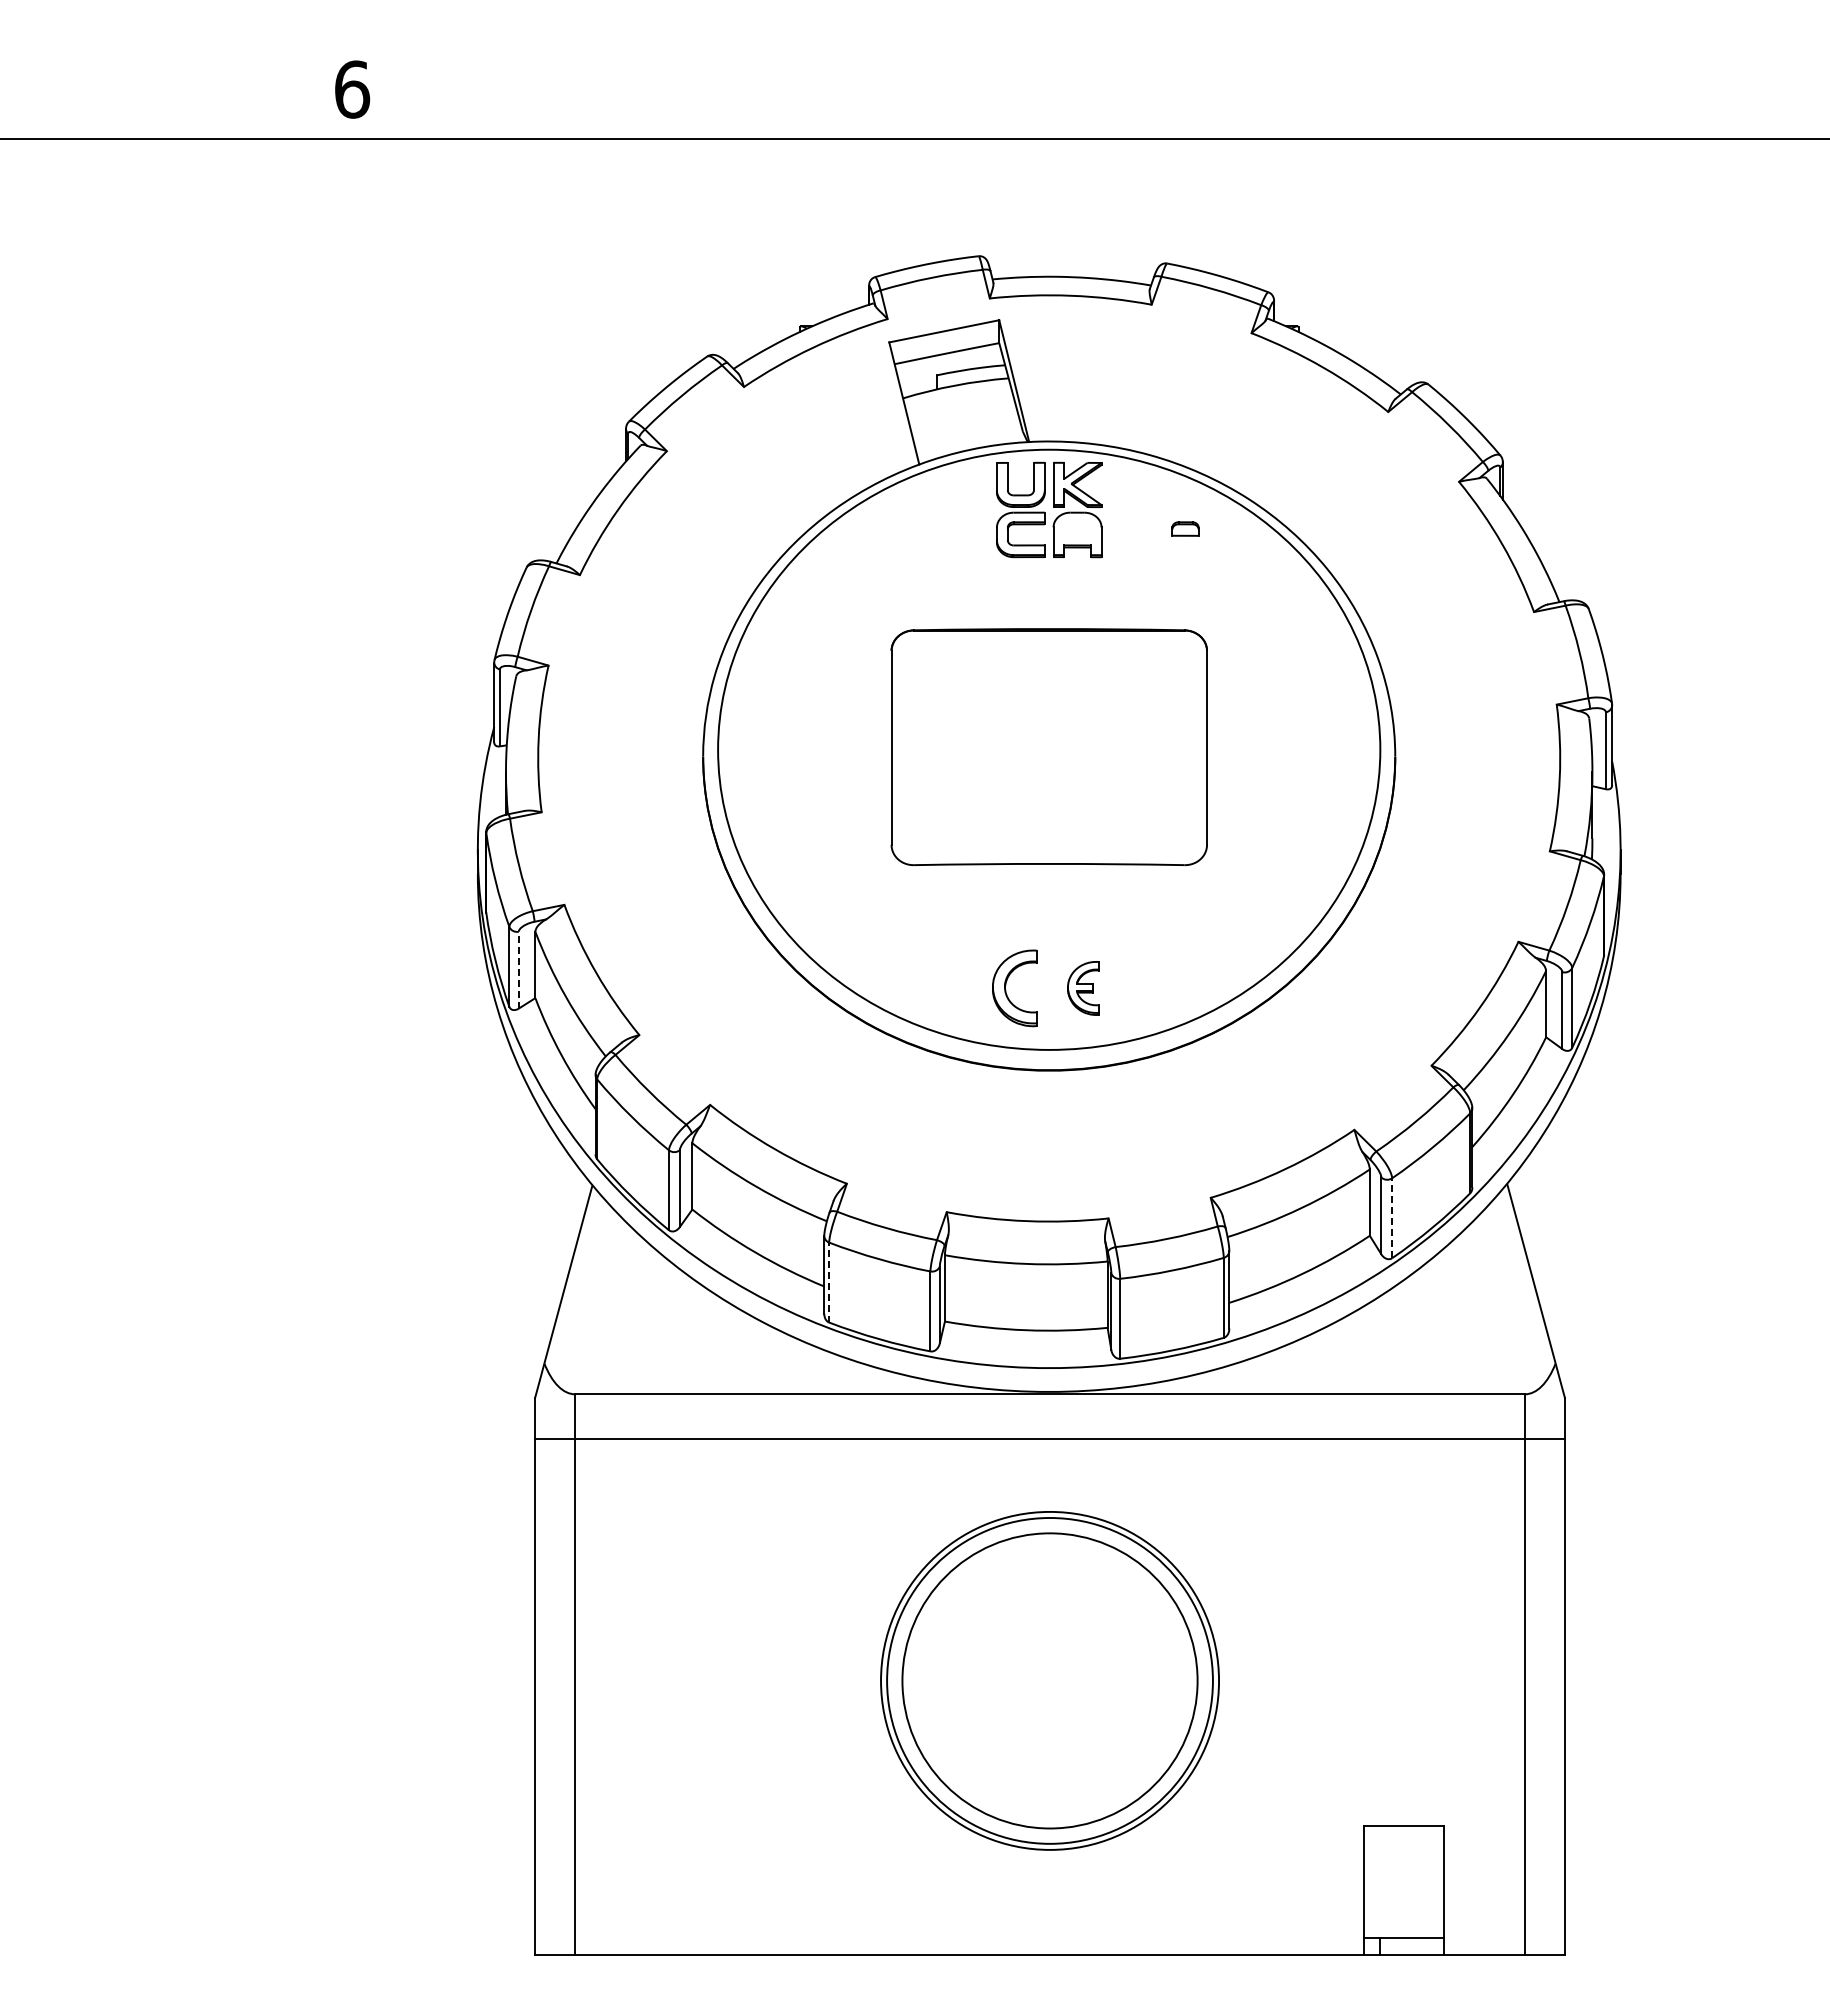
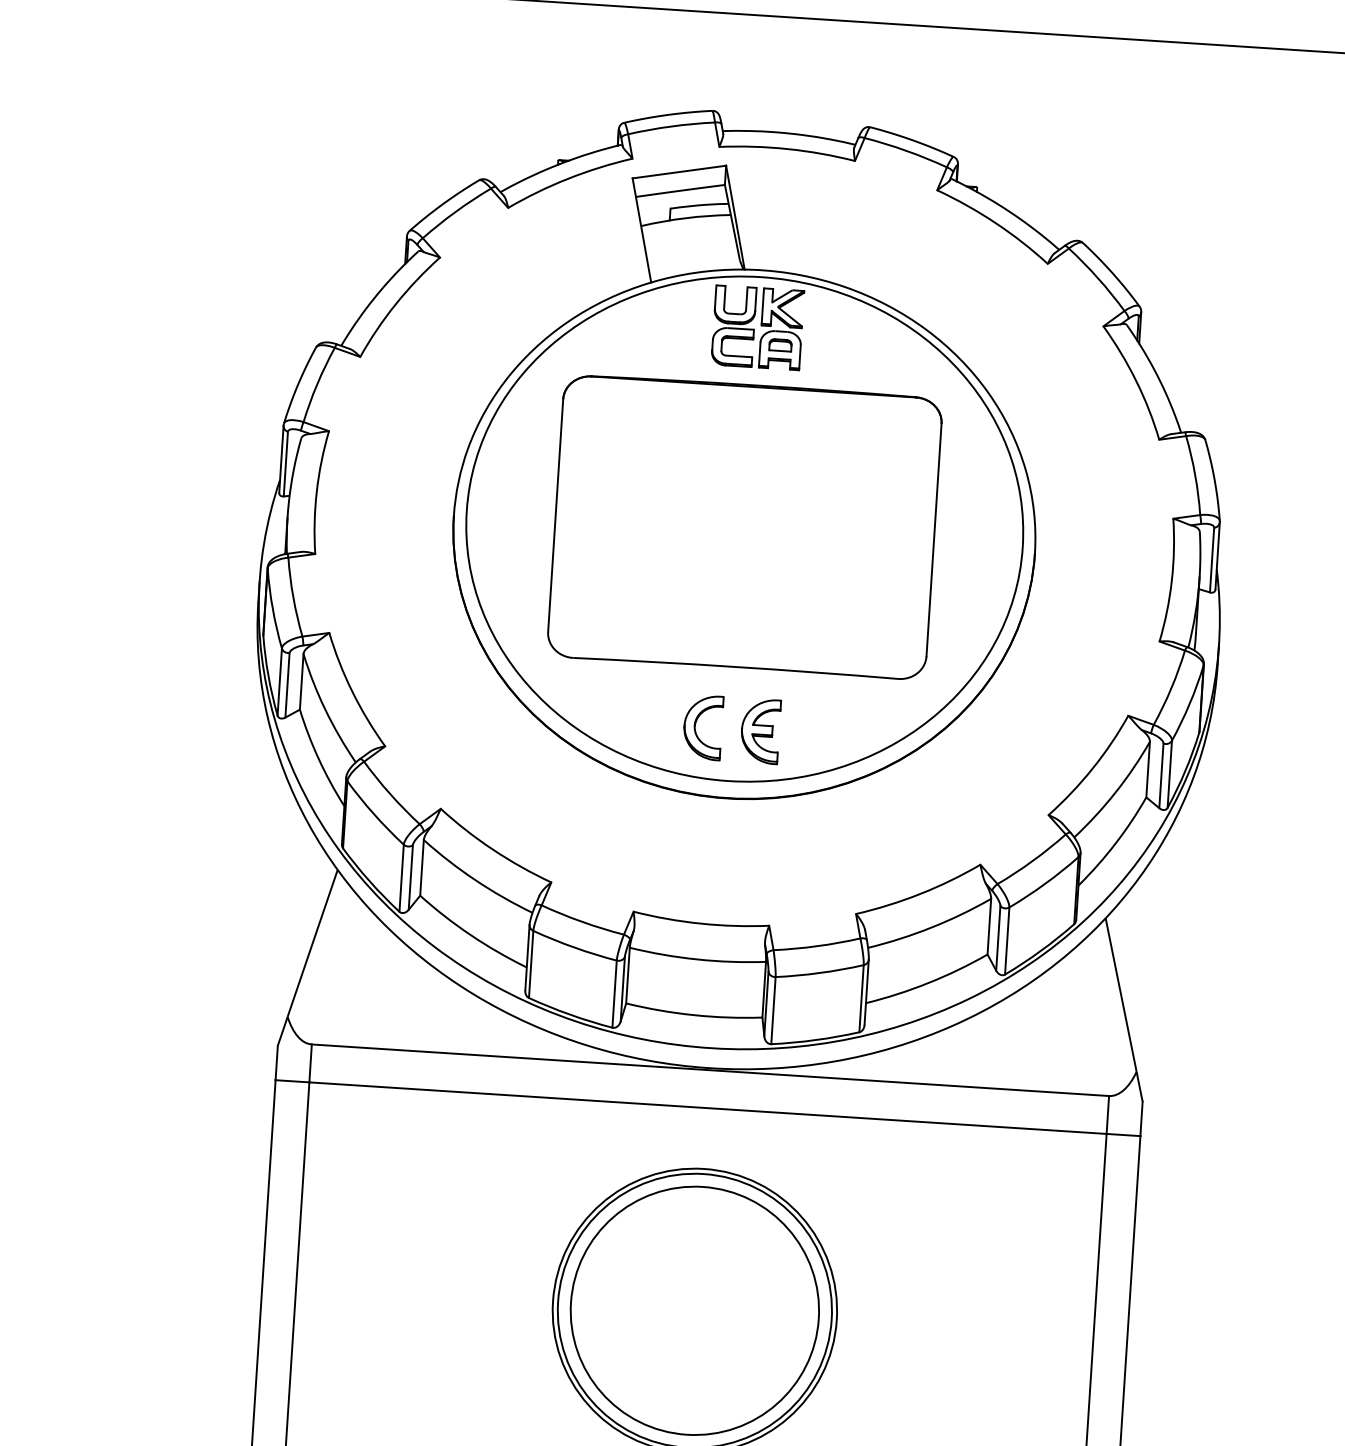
part: (1185, 528) -> (780, 344), moved
part: (1049, 746) -> (745, 526), size x1.43
line: (518, 969) -> (287, 684), dashed -> solid
part: (1083, 988) -> (760, 731), size x1.43
line: (1392, 1218) -> (1007, 941), dashed -> solid
line: (829, 1282) -> (531, 964), dashed -> solid

